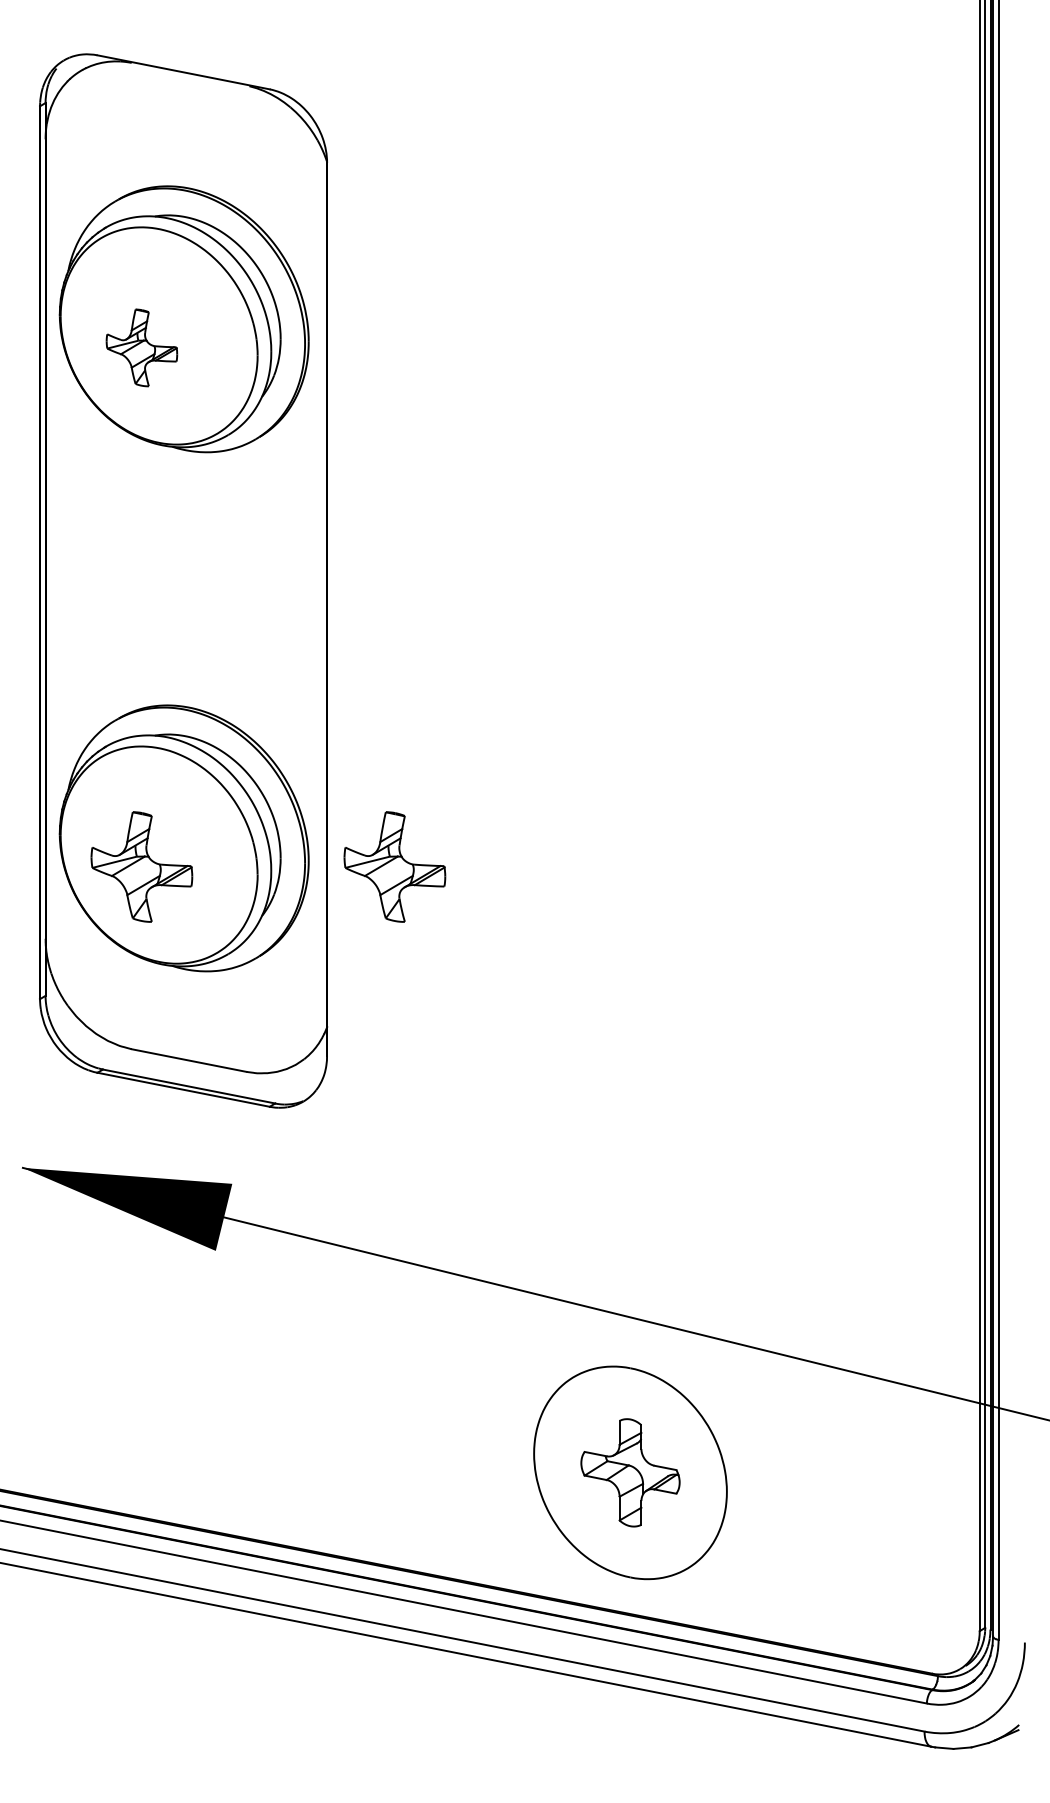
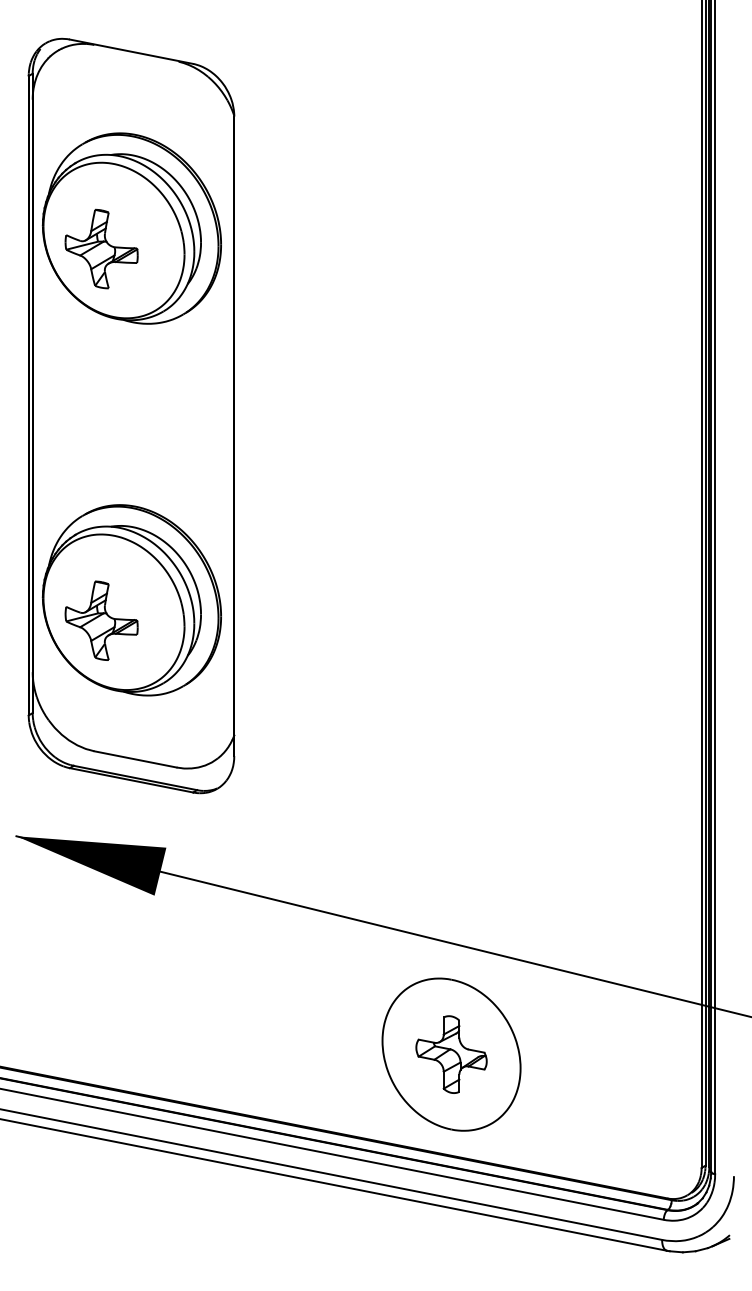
part: (141, 347) -> (101, 248), size x1.43
part: (394, 866) -> (282, 620), removed

